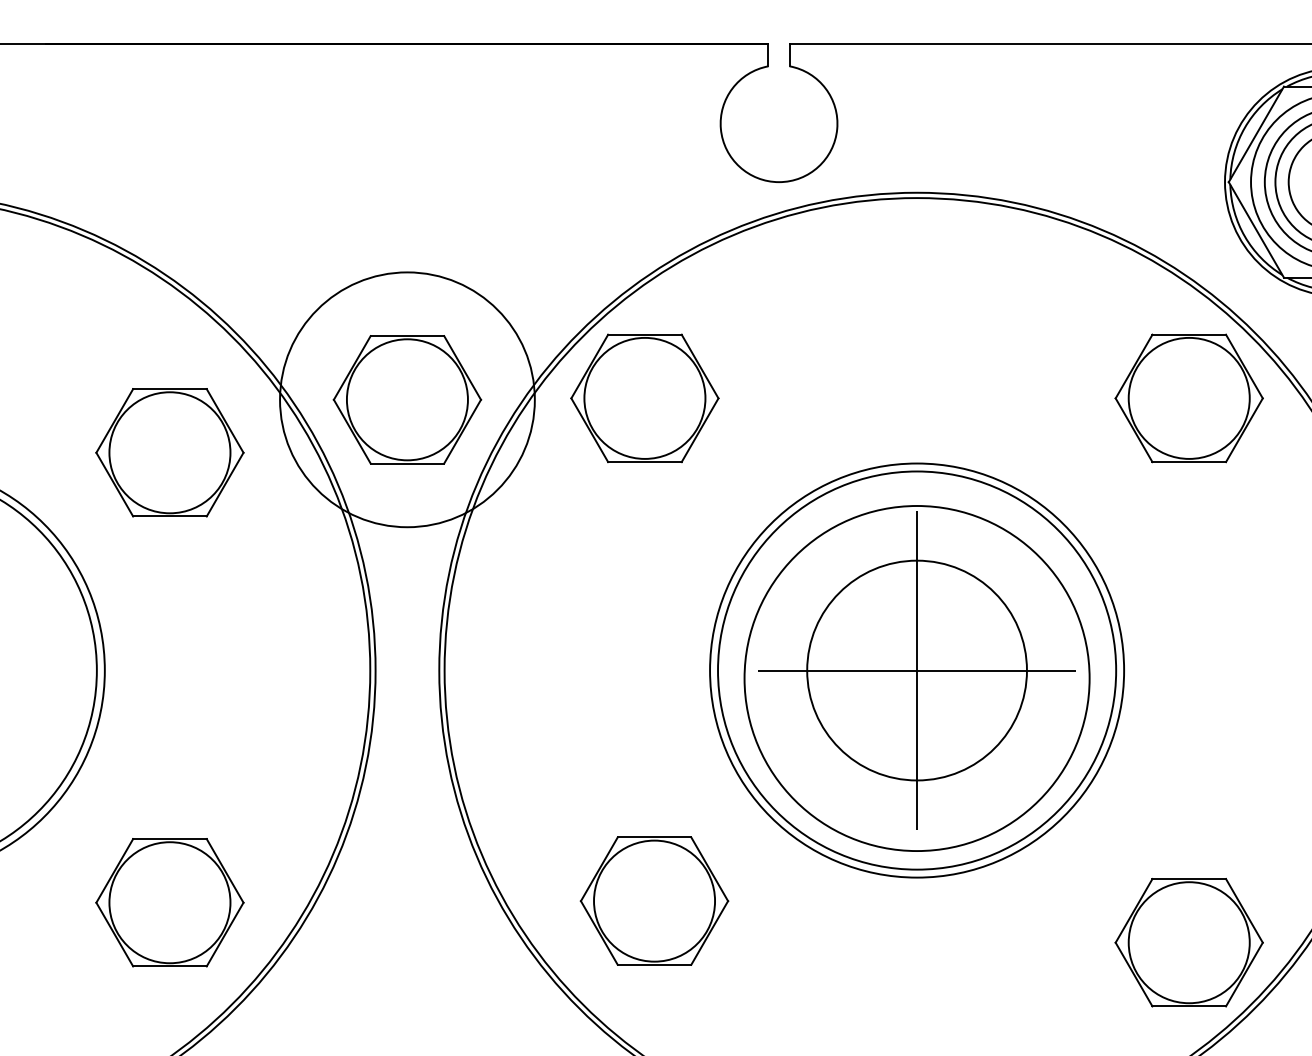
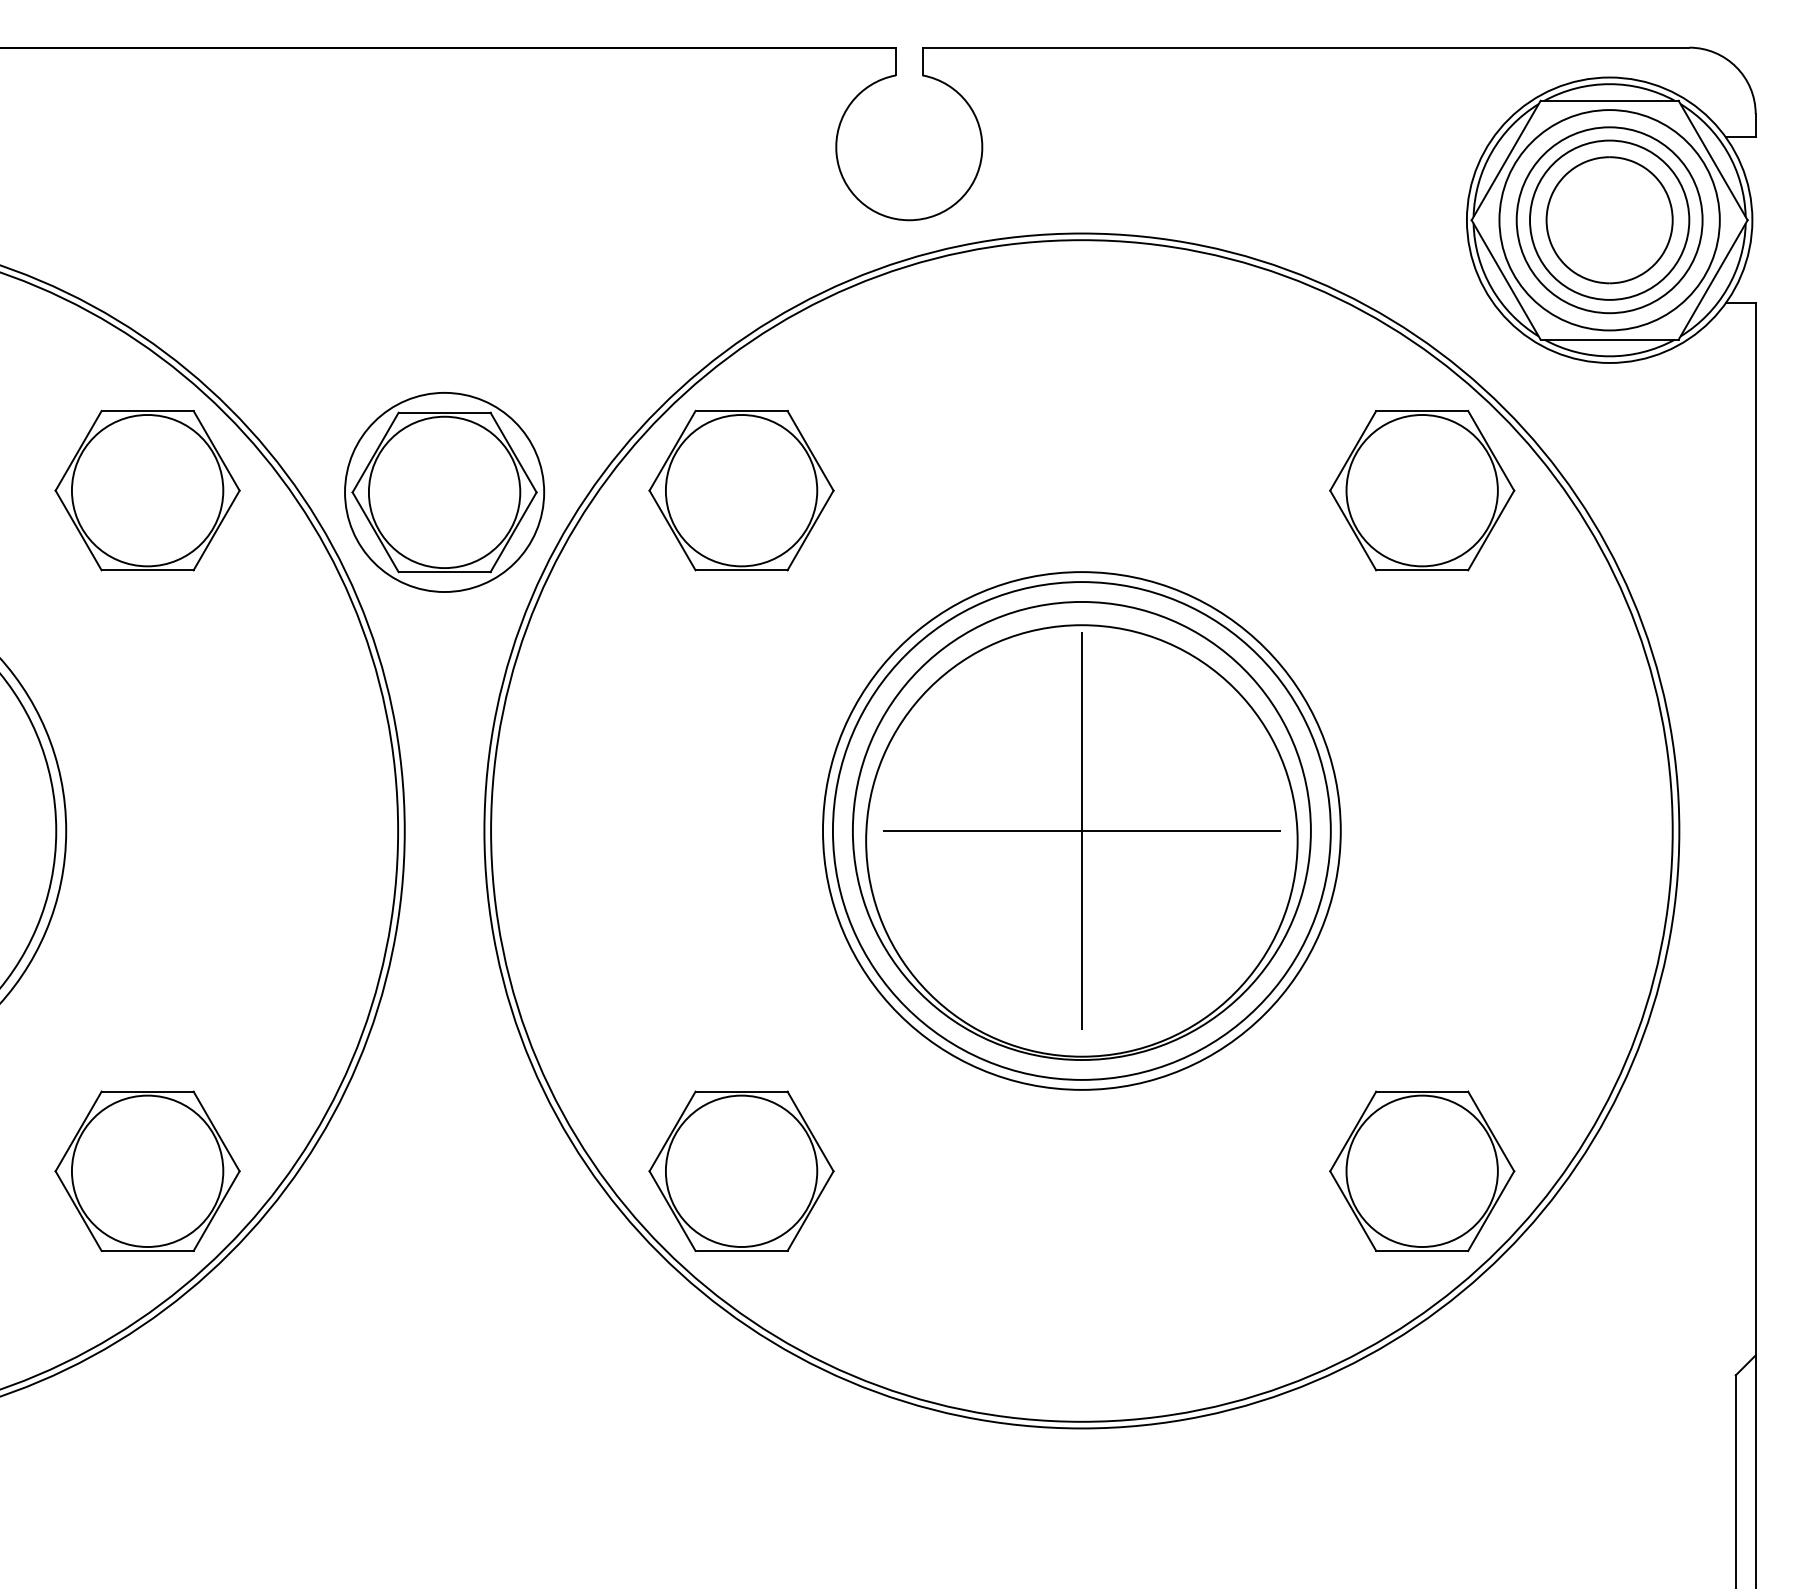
circle: (407, 399) -> (444, 492), size x0.62
part: (169, 452) -> (147, 490), moved
circle: (916, 670) -> (1081, 830), size x1.67
part: (654, 900) -> (741, 1170), moved
part: (169, 902) -> (147, 1170), moved

